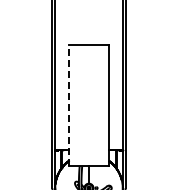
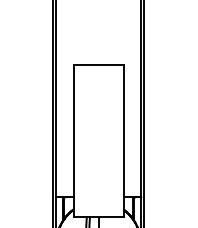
line: (69, 105) -> (74, 140), dashed -> solid

